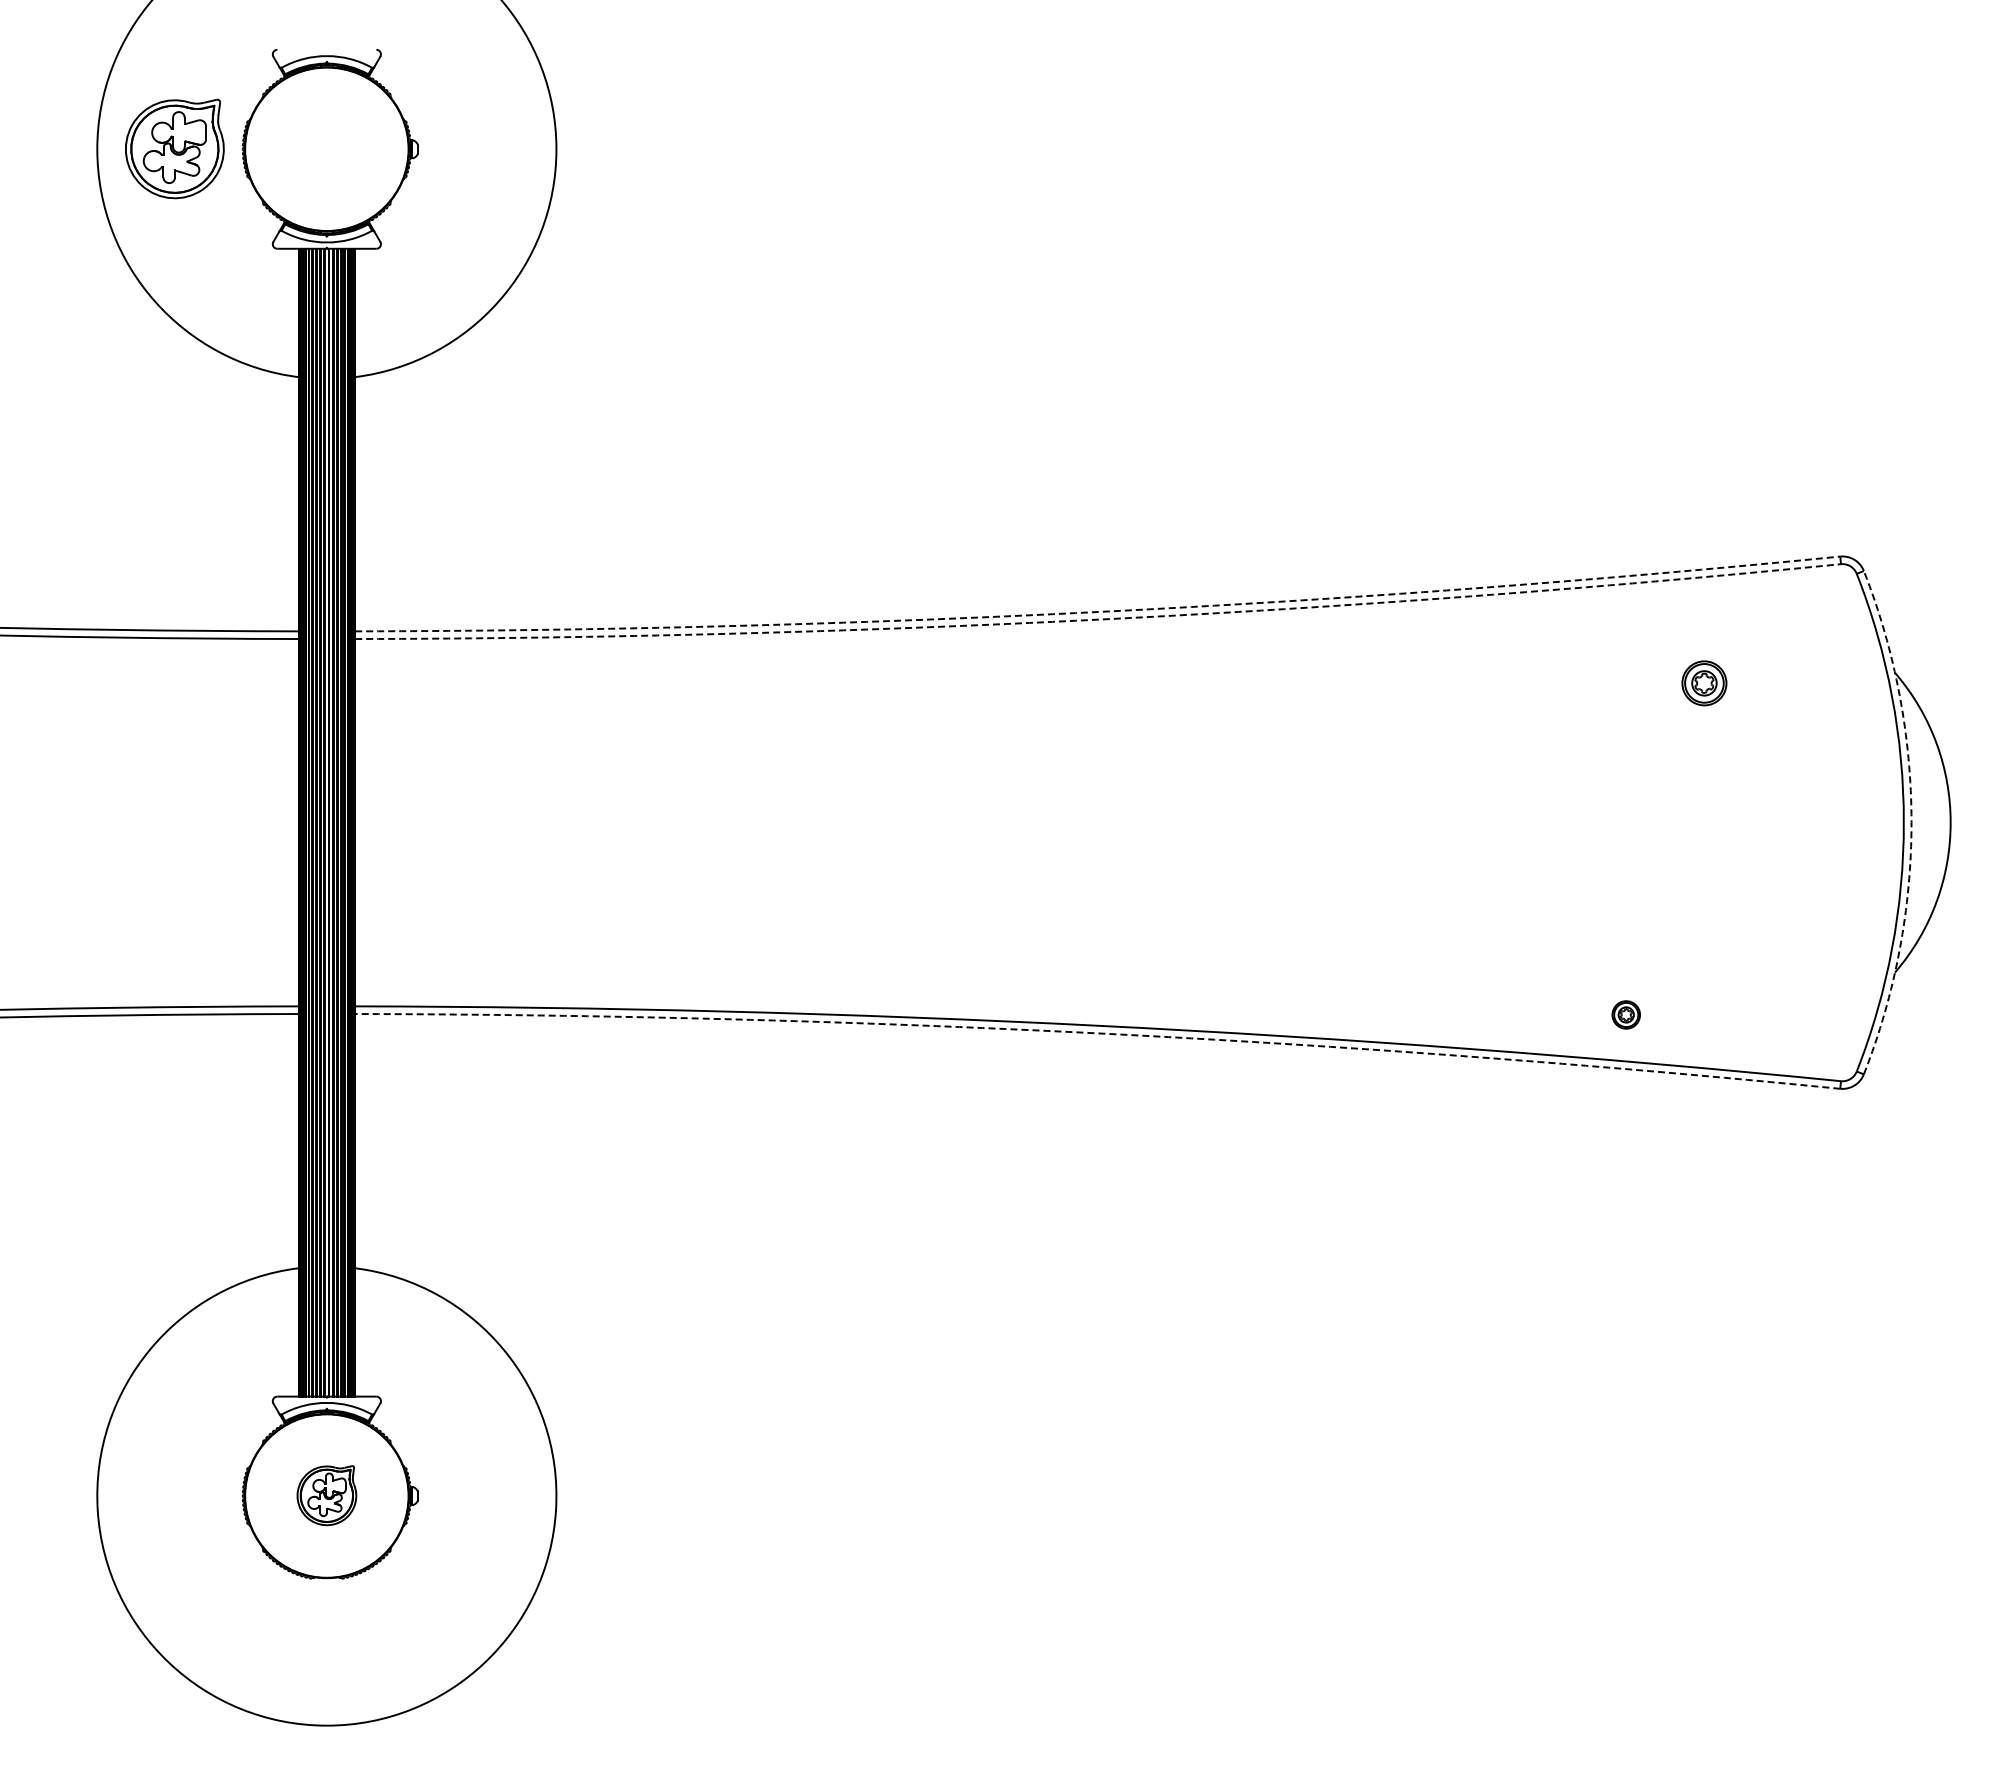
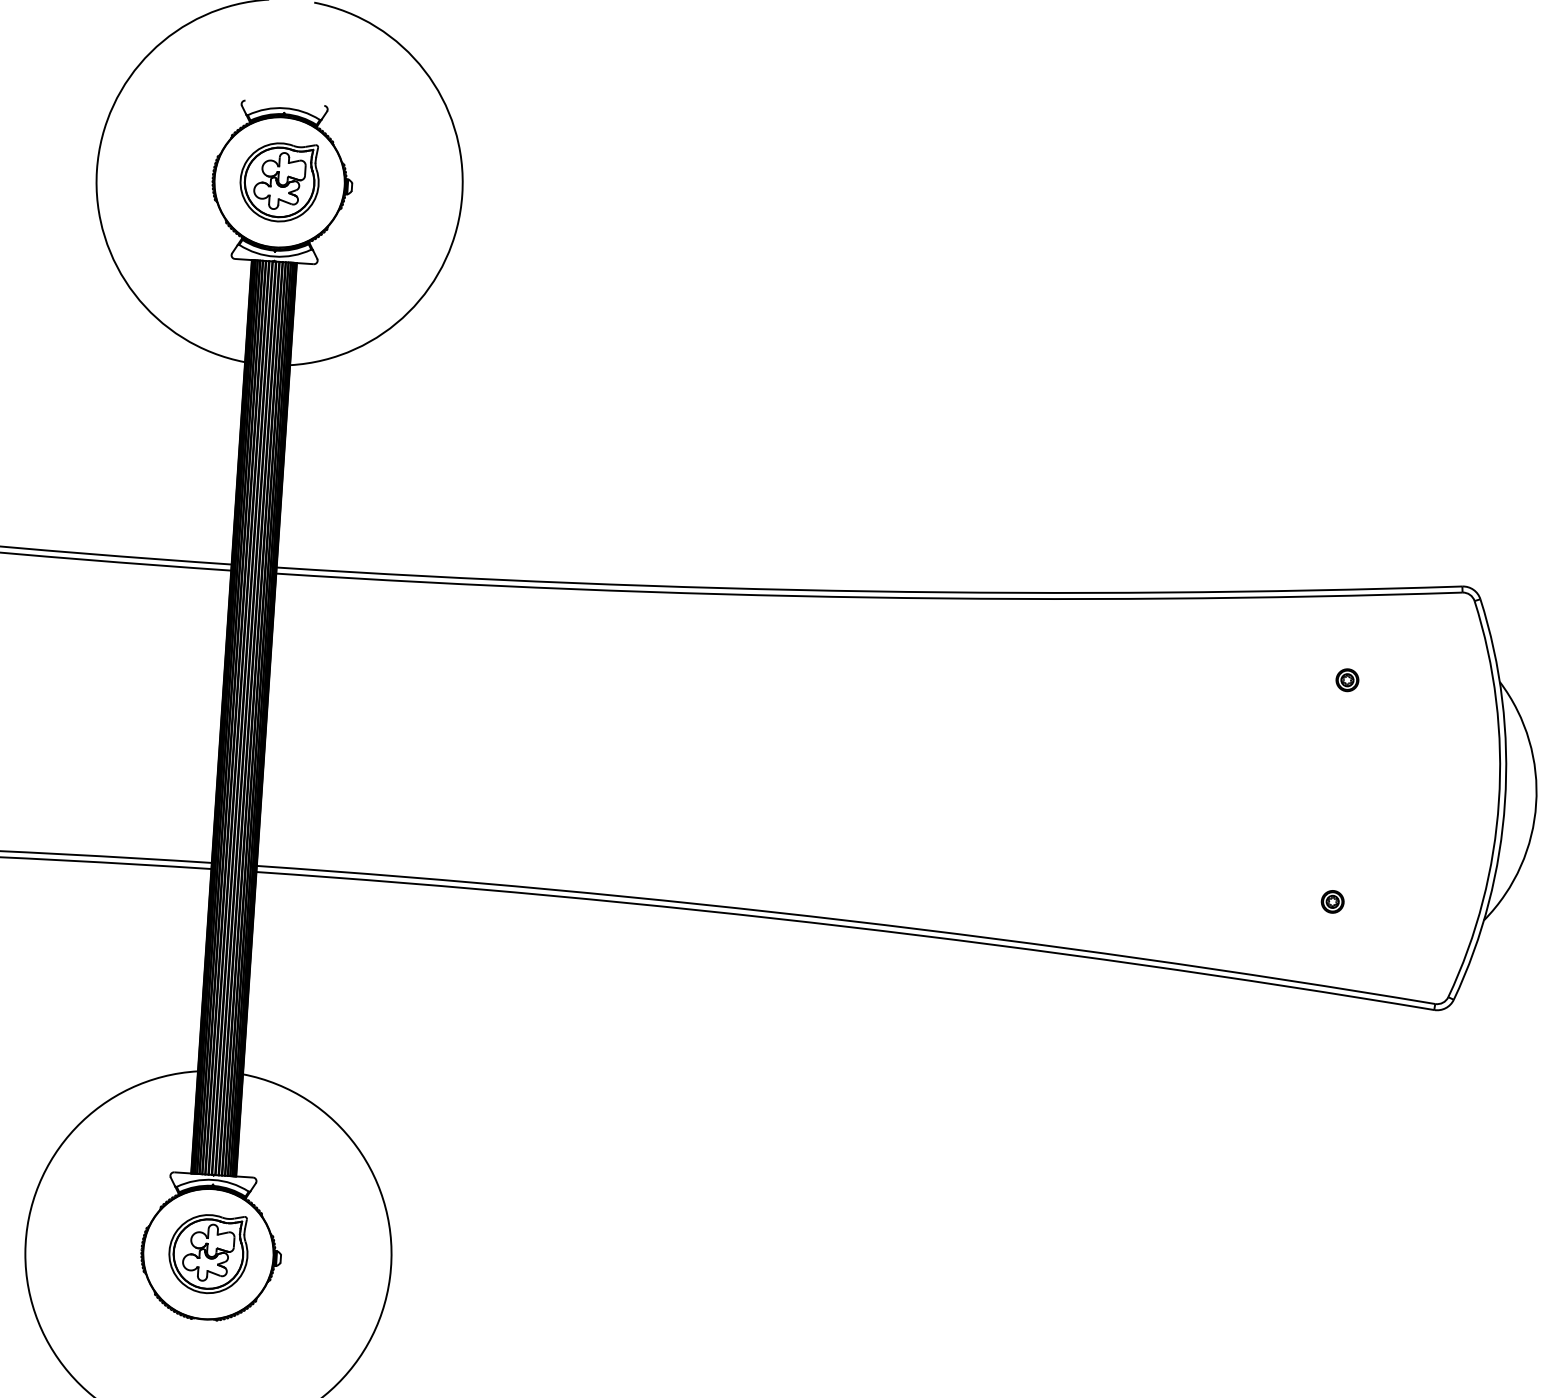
part: (174, 148) -> (279, 181), moved
arc: (1098, 611) -> (869, 590), dashed -> solid
arc: (1099, 619) -> (869, 597), dashed -> solid
part: (1703, 683) -> (1346, 680), size x0.62
arc: (1911, 822) -> (1505, 801), dashed -> solid
part: (1625, 1014) -> (1332, 901), moved
arc: (1098, 1033) -> (846, 926), dashed -> solid
part: (326, 1495) -> (208, 1253), size x1.67

